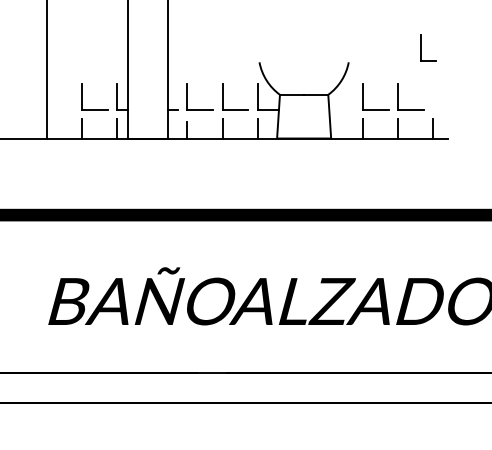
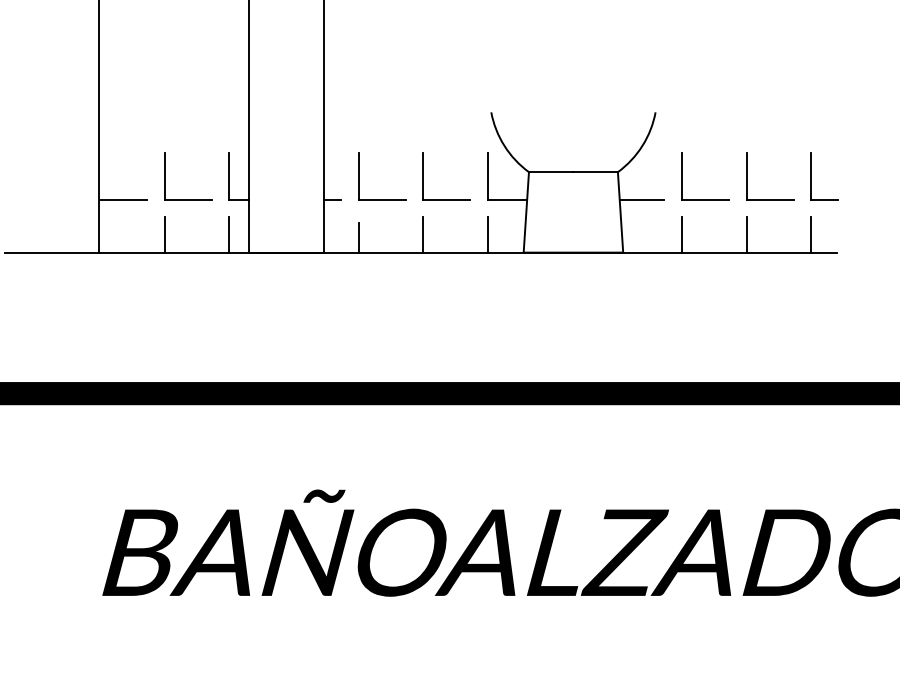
part: (421, 47) -> (811, 175), moved
line: (59, 109) -> (123, 199), added
line: (341, 109) -> (642, 199), added

